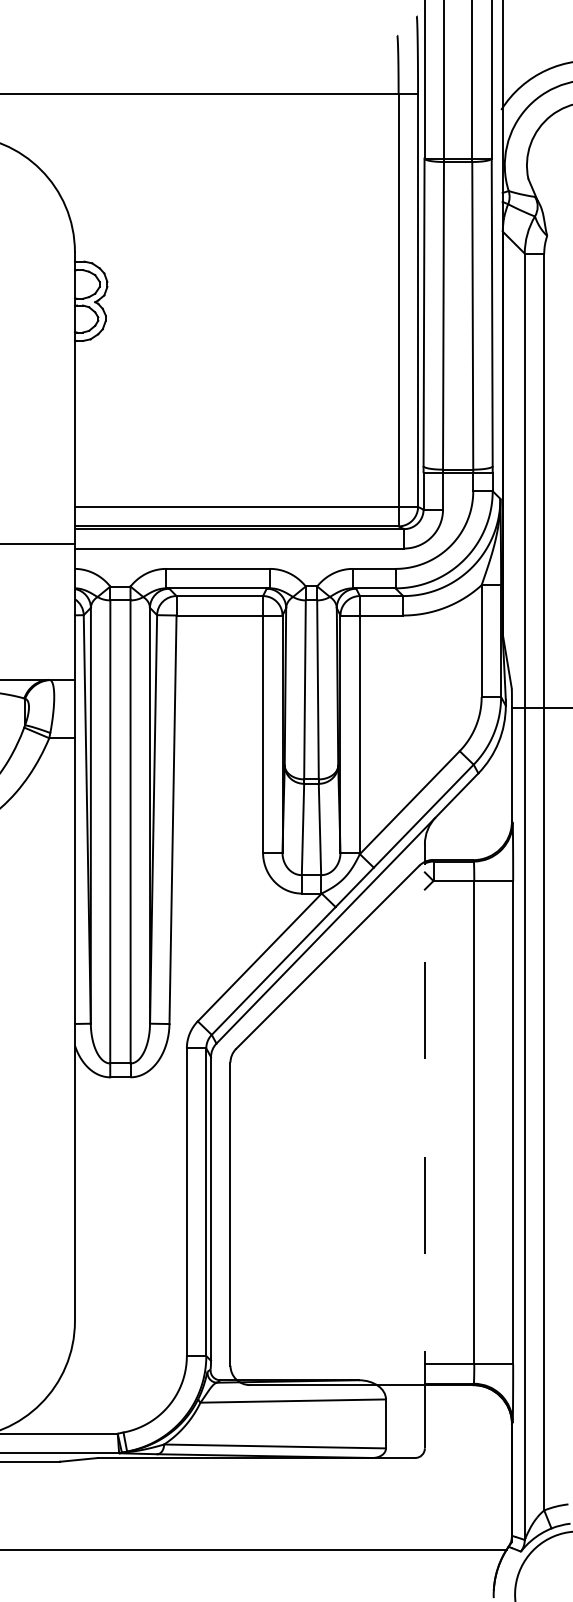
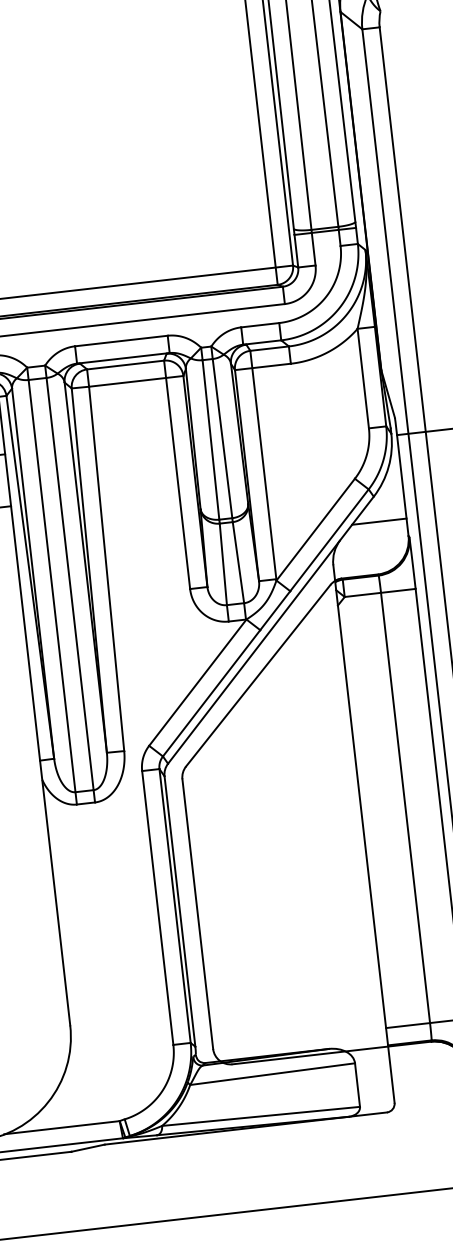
line: (480, 801) -> (378, 521), added
line: (424, 1146) -> (363, 834), dashed -> solid

